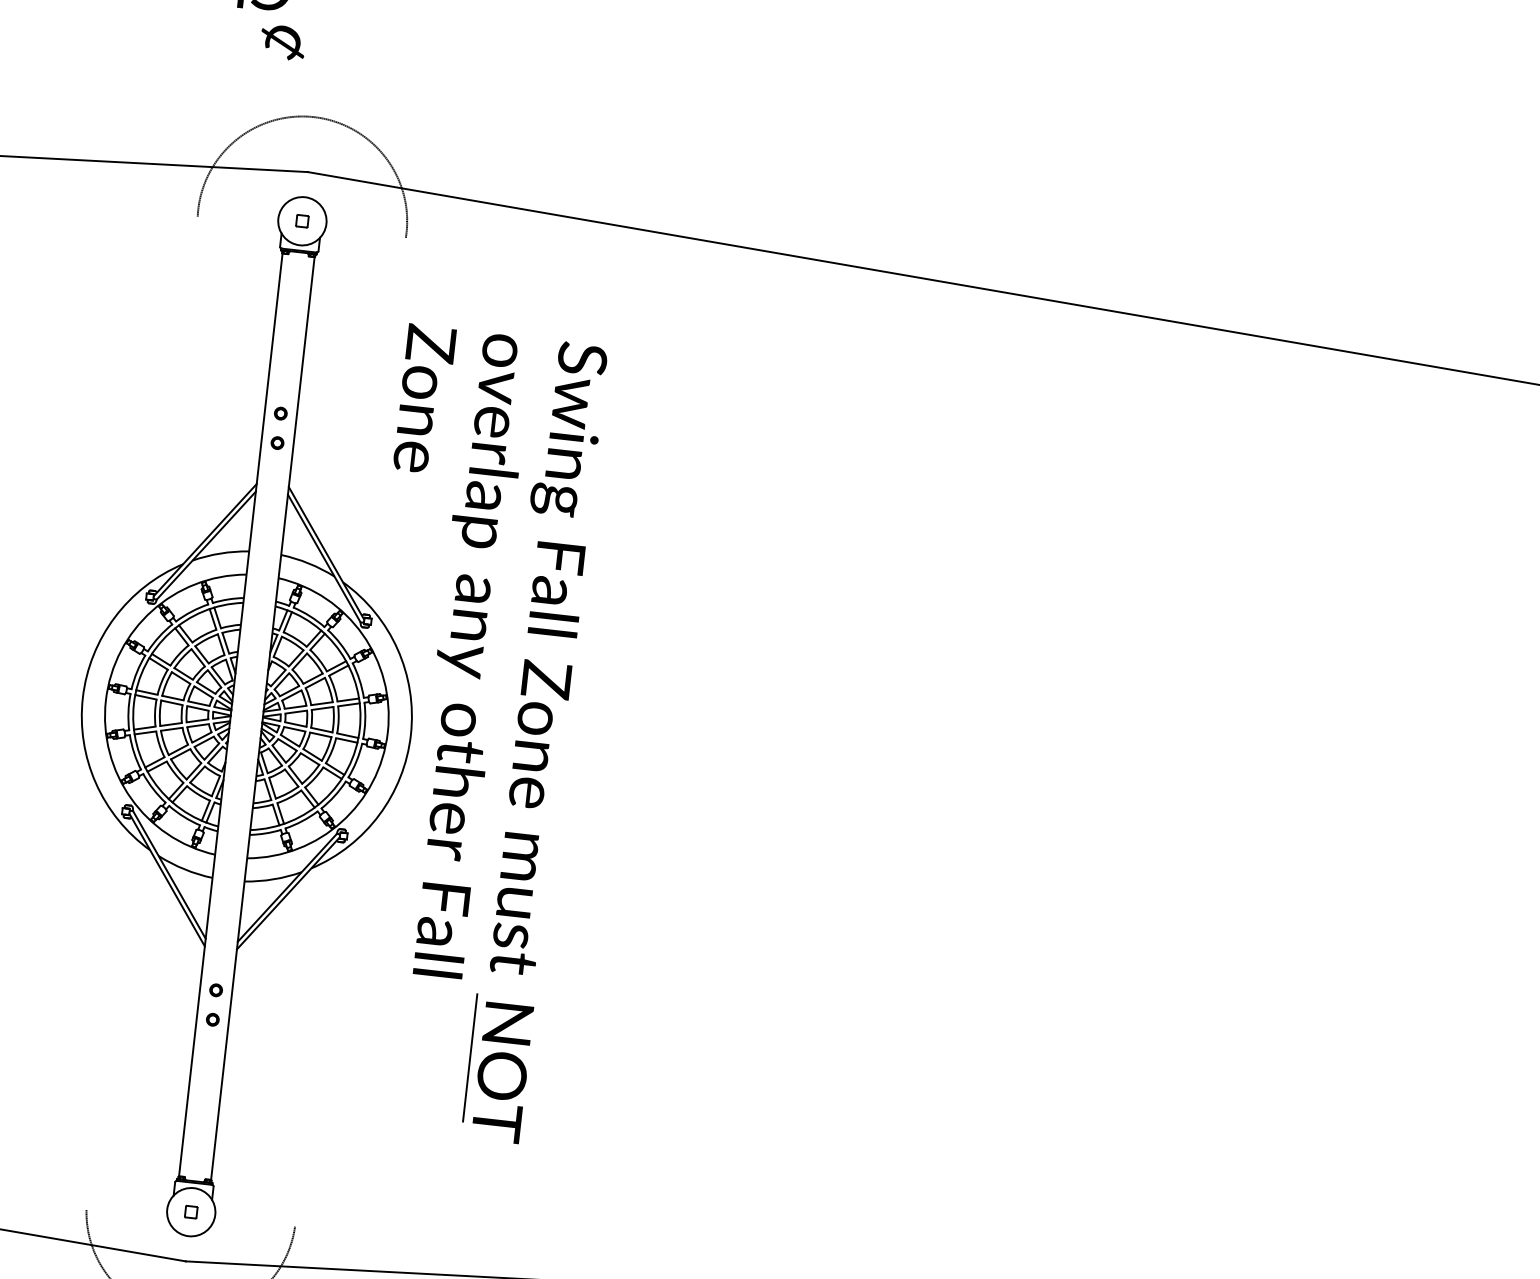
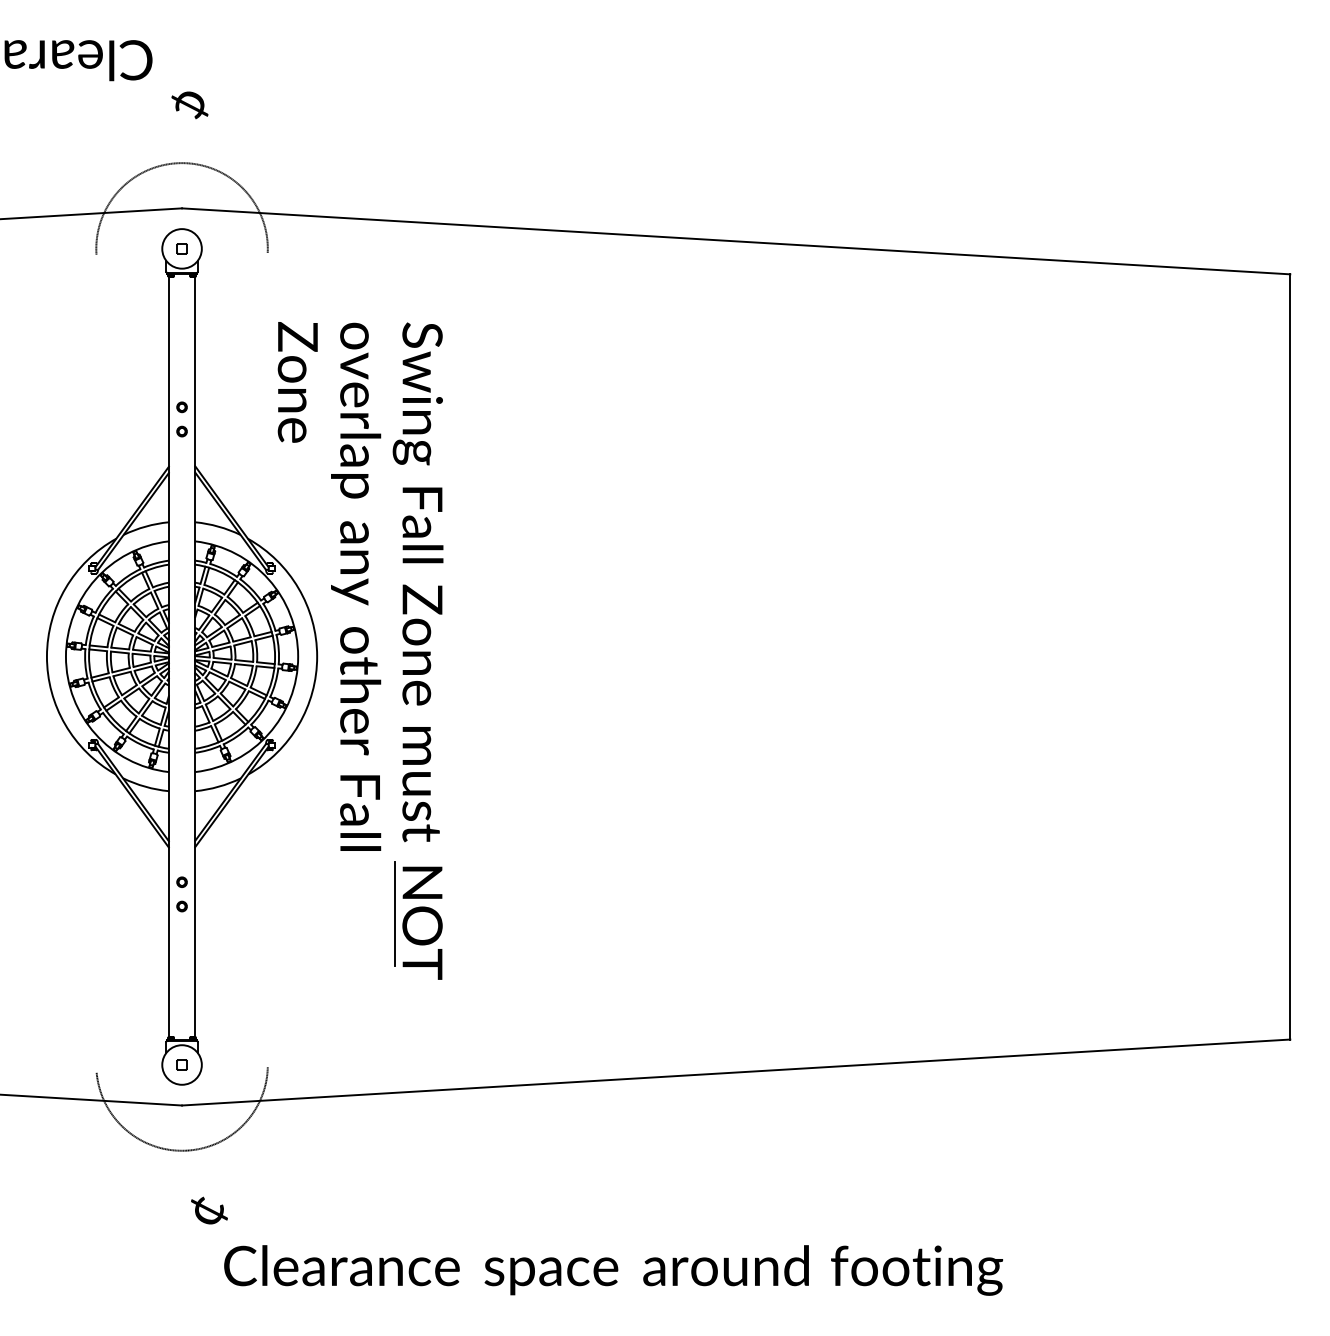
text: (282, 42) -> (189, 105), moved

